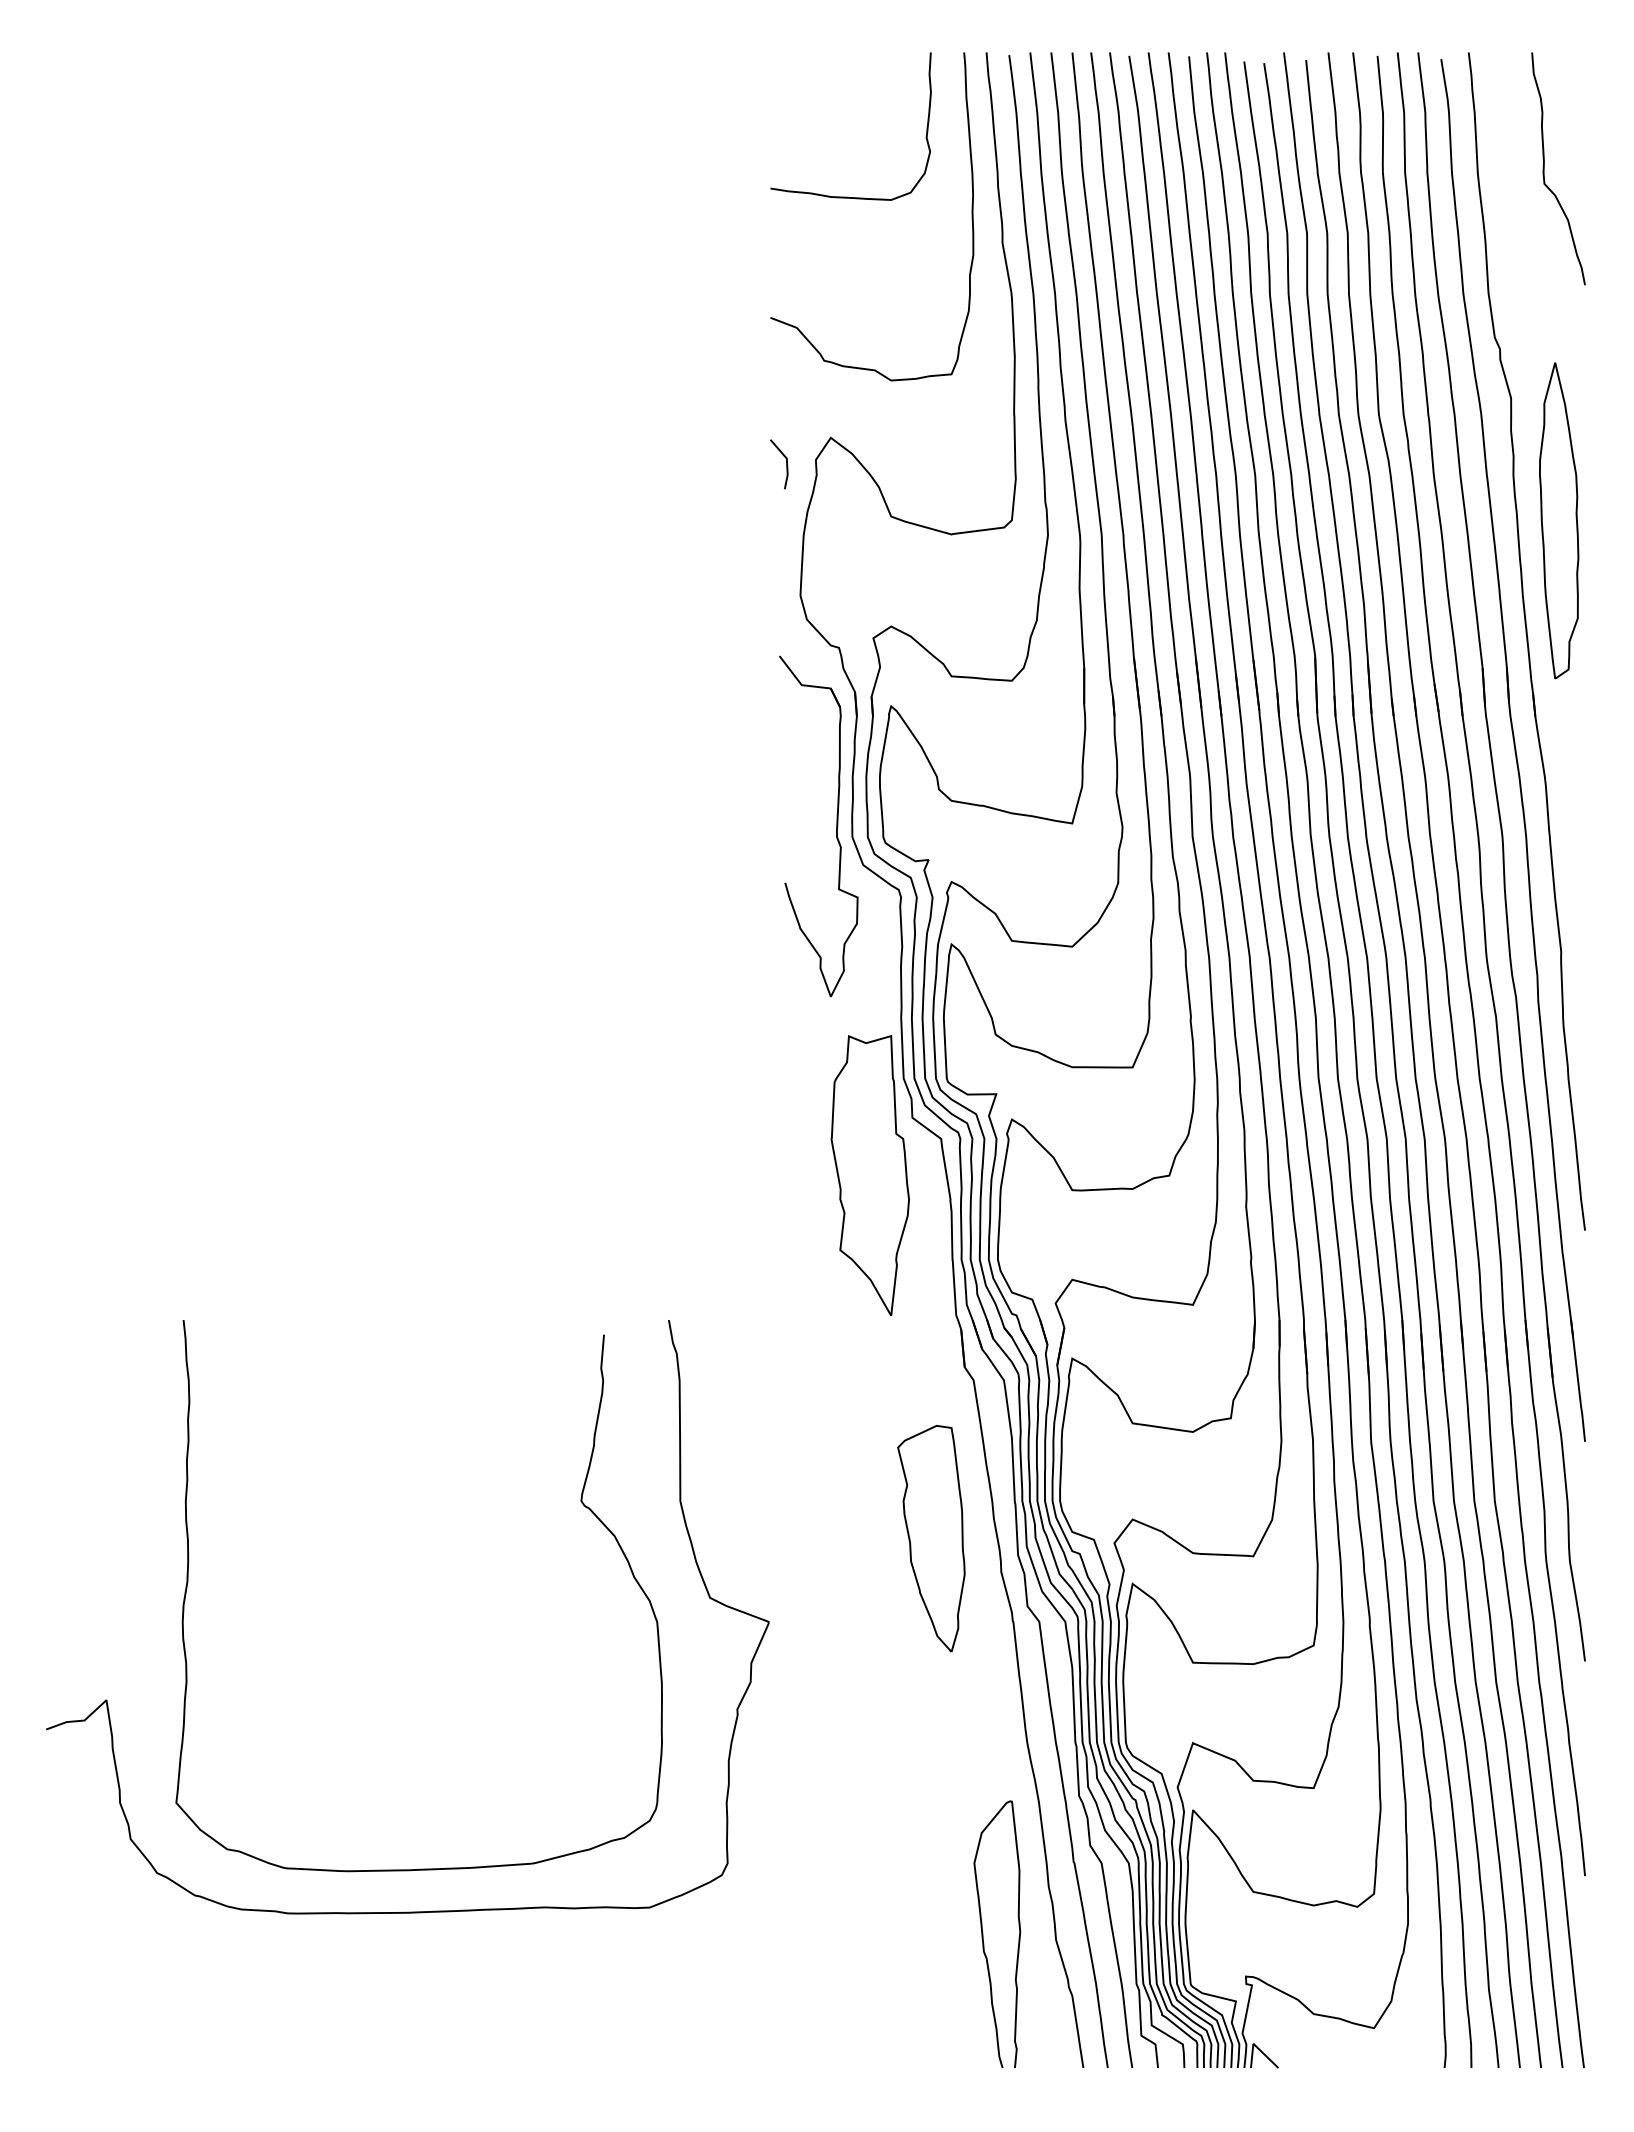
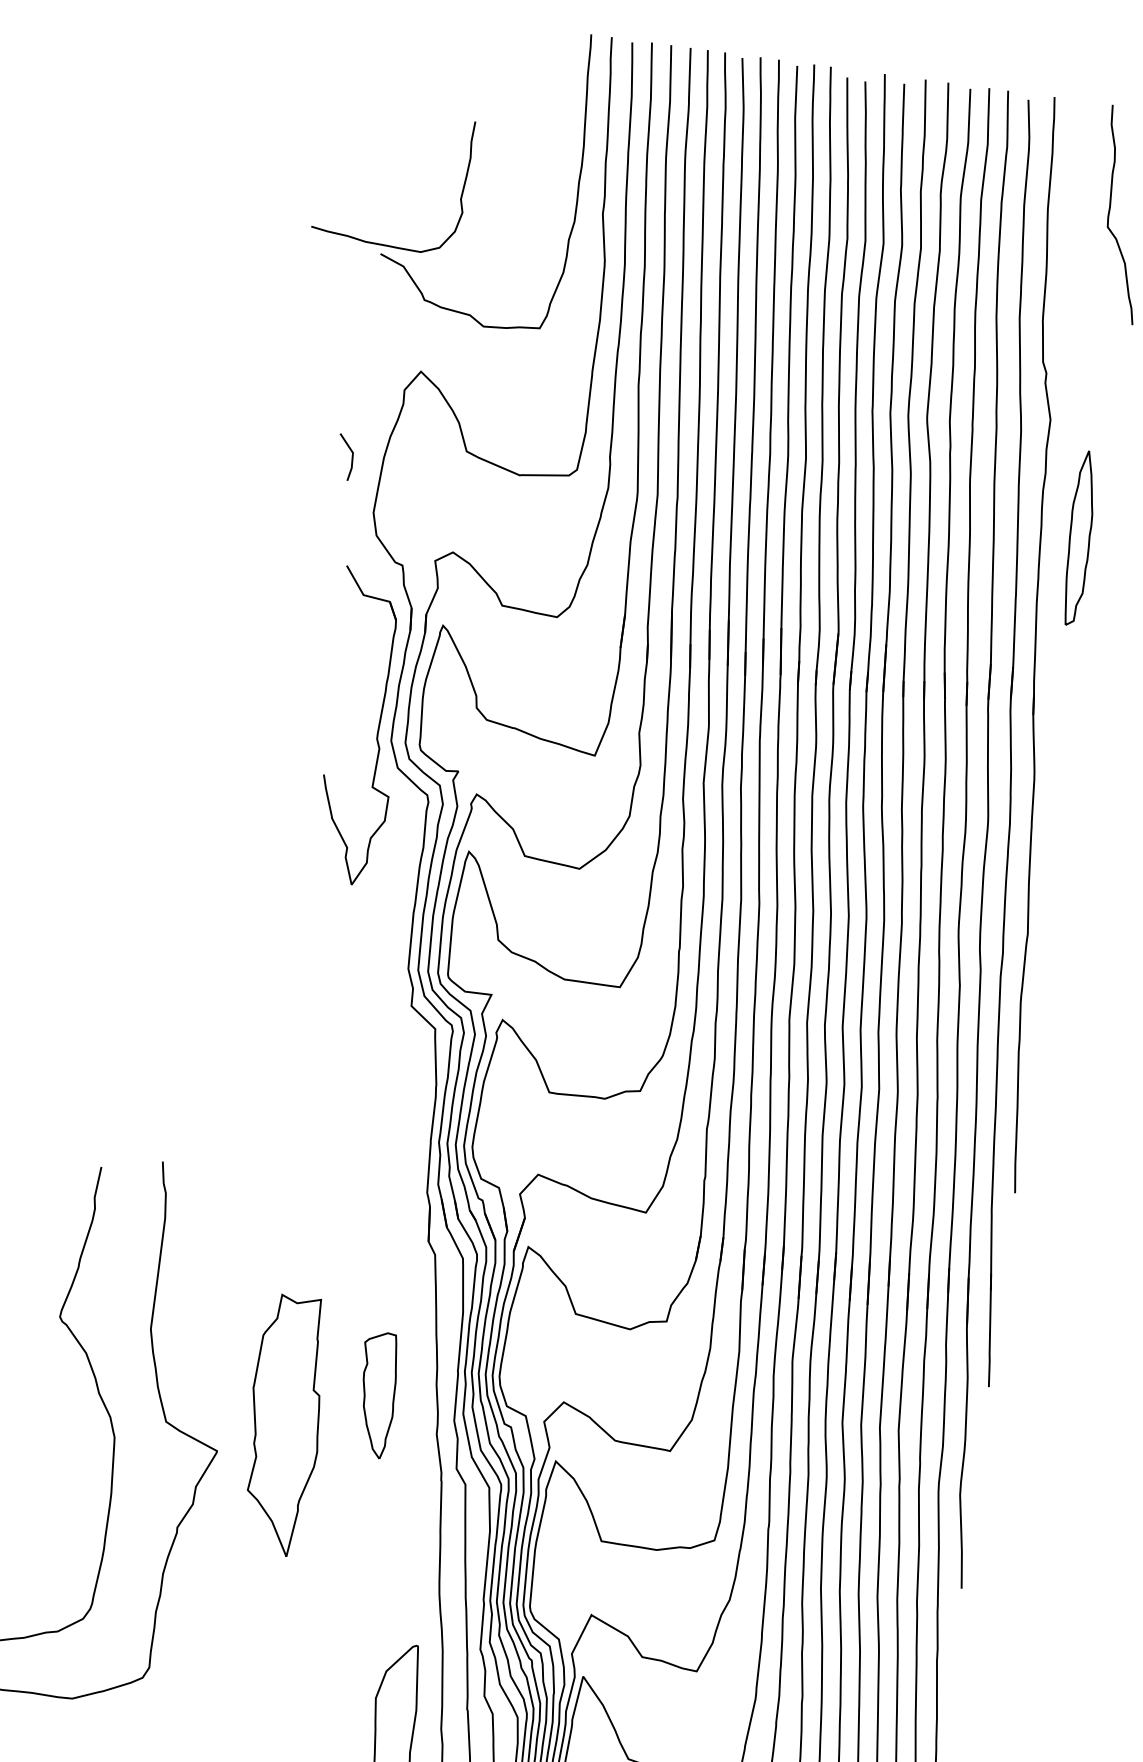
curve: (848, 196) -> (381, 243), moved
line: (786, 464) -> (351, 458), moved
part: (1559, 520) -> (1079, 538), size x0.6
part: (869, 1175) -> (283, 1425), moved
part: (931, 1538) -> (376, 1394), size x0.6

